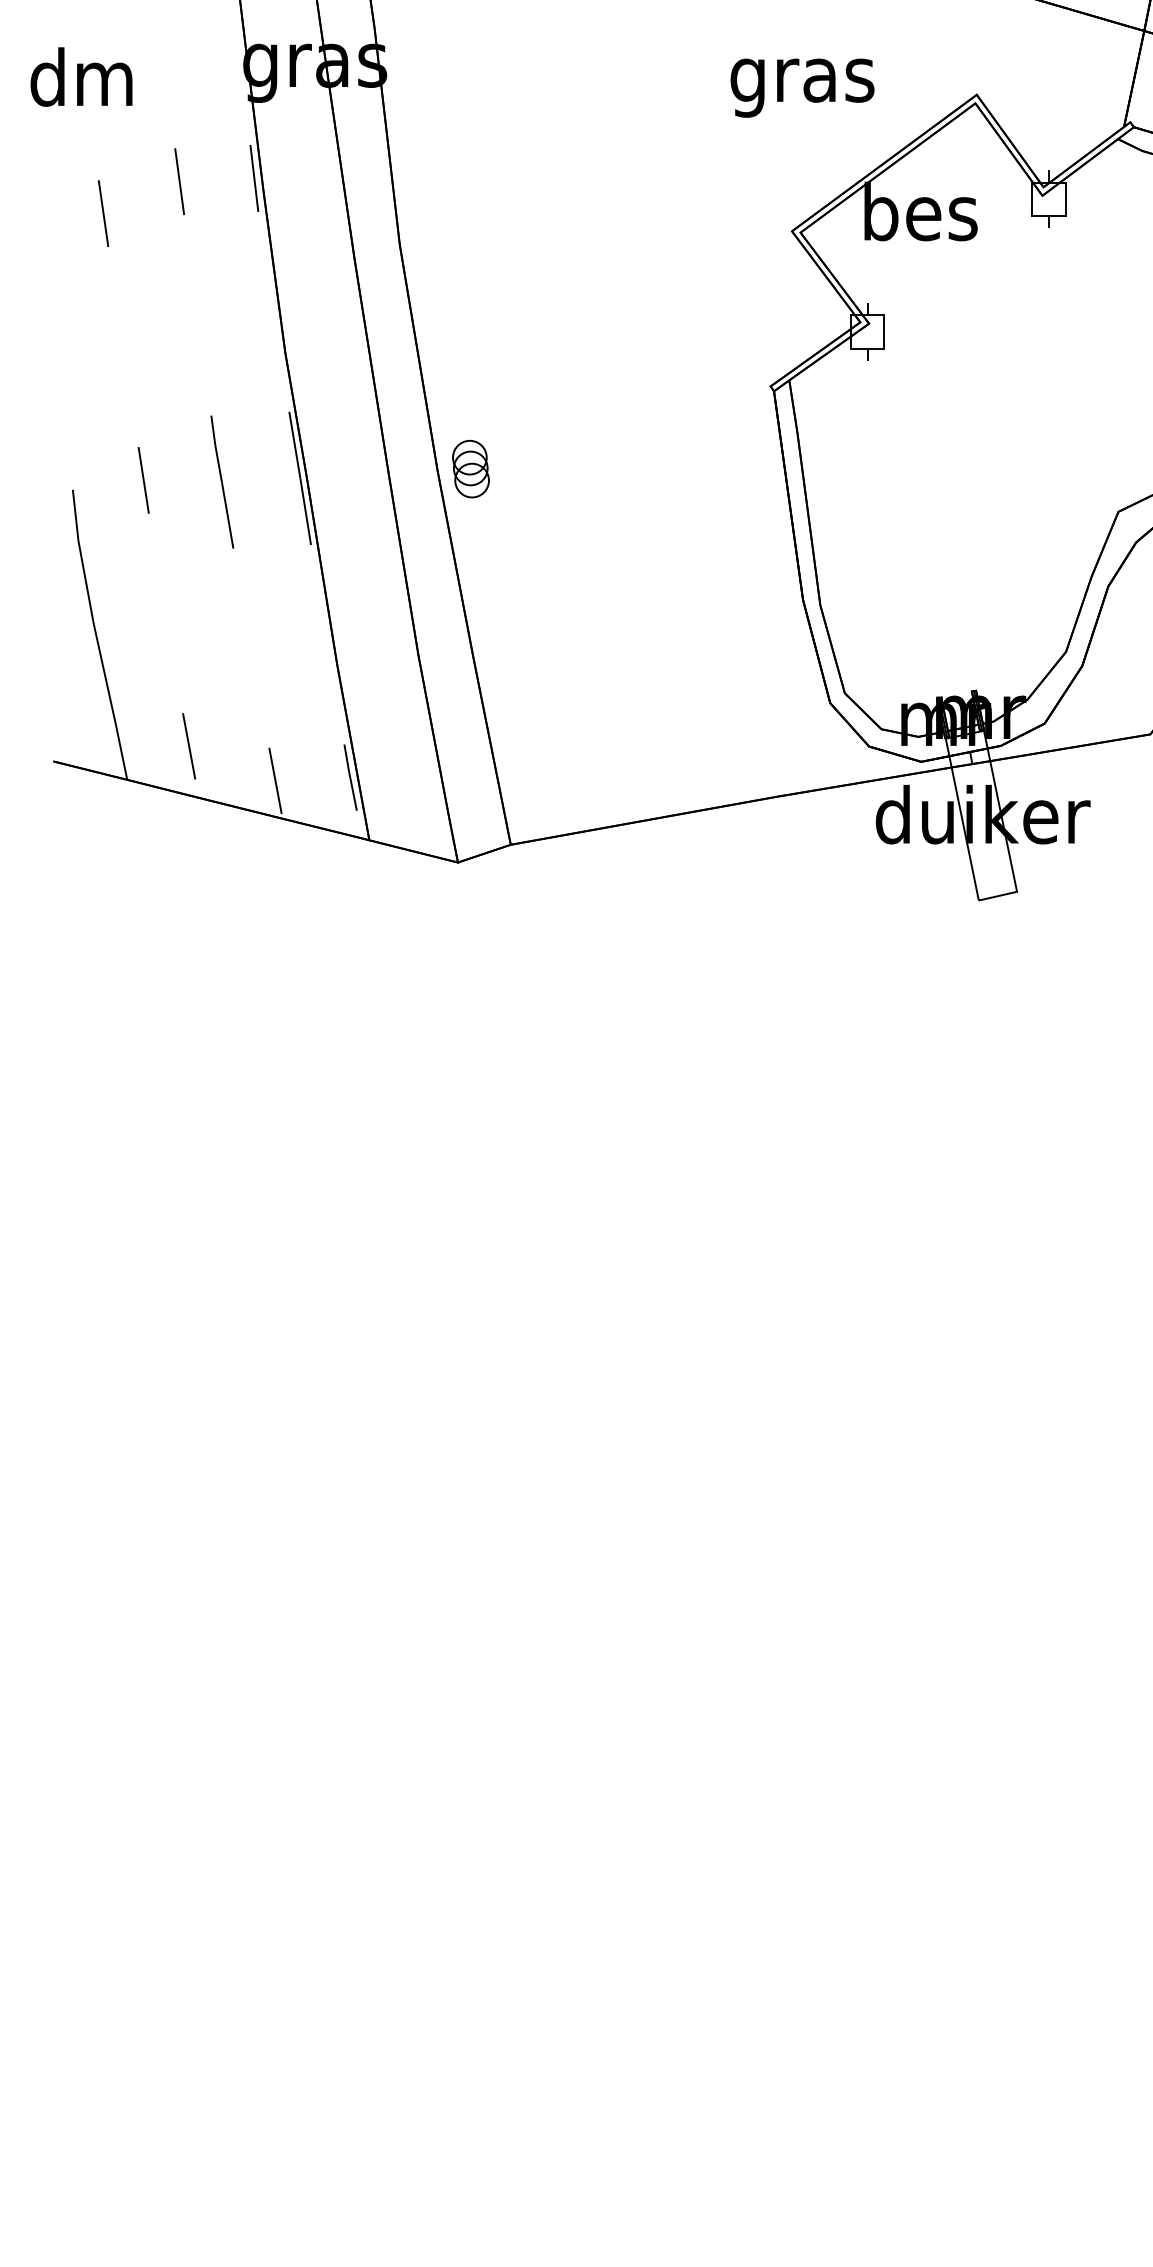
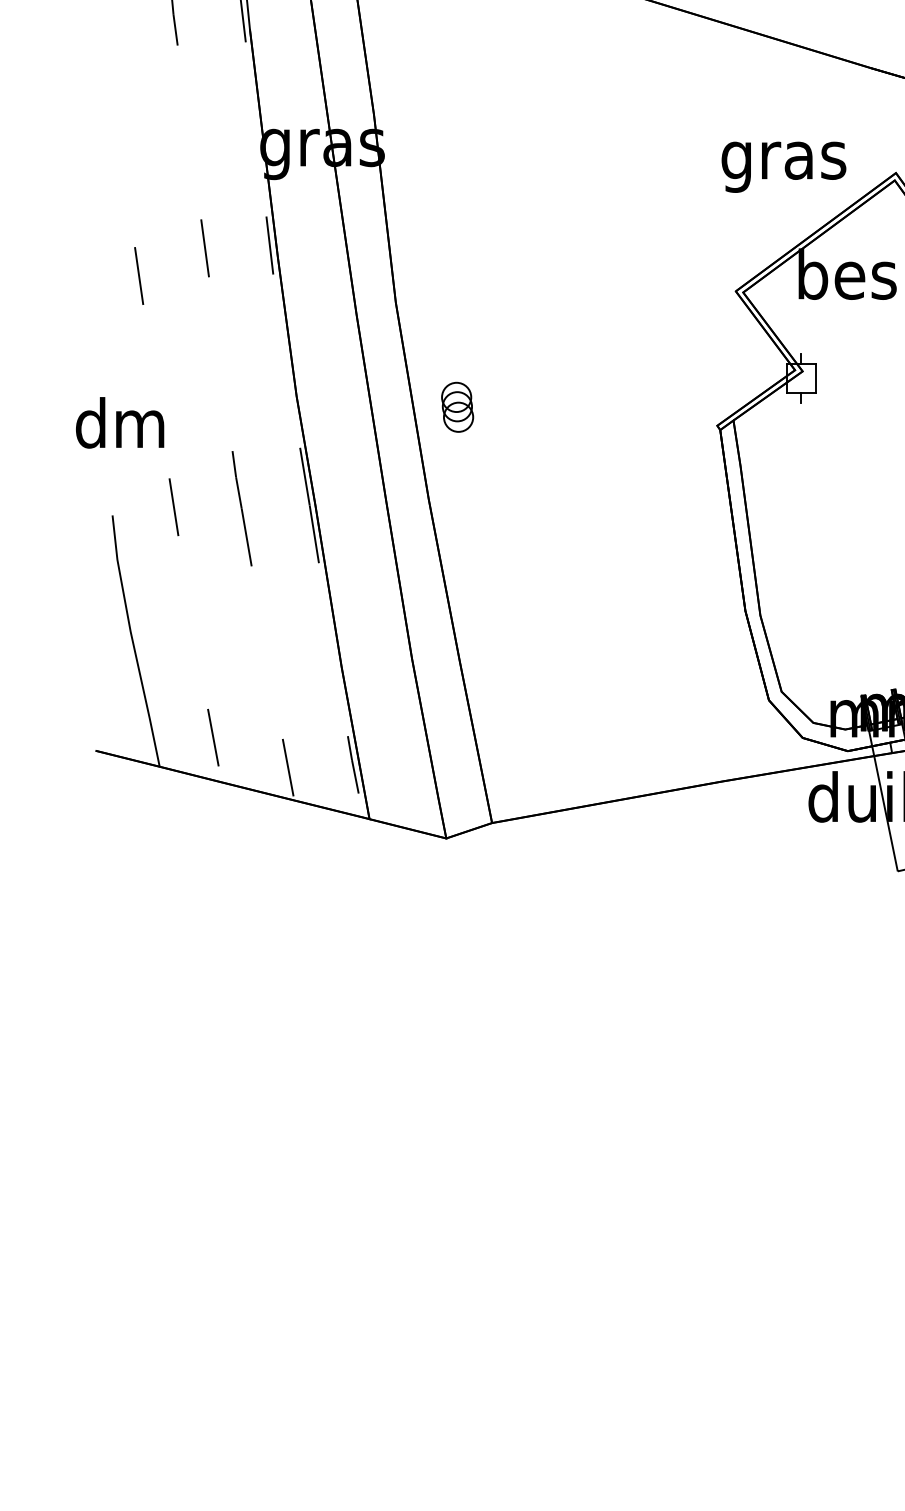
text: (81, 76) -> (120, 422), moved
text: (802, 87) -> (783, 166), moved
part: (470, 468) -> (457, 406), moved

